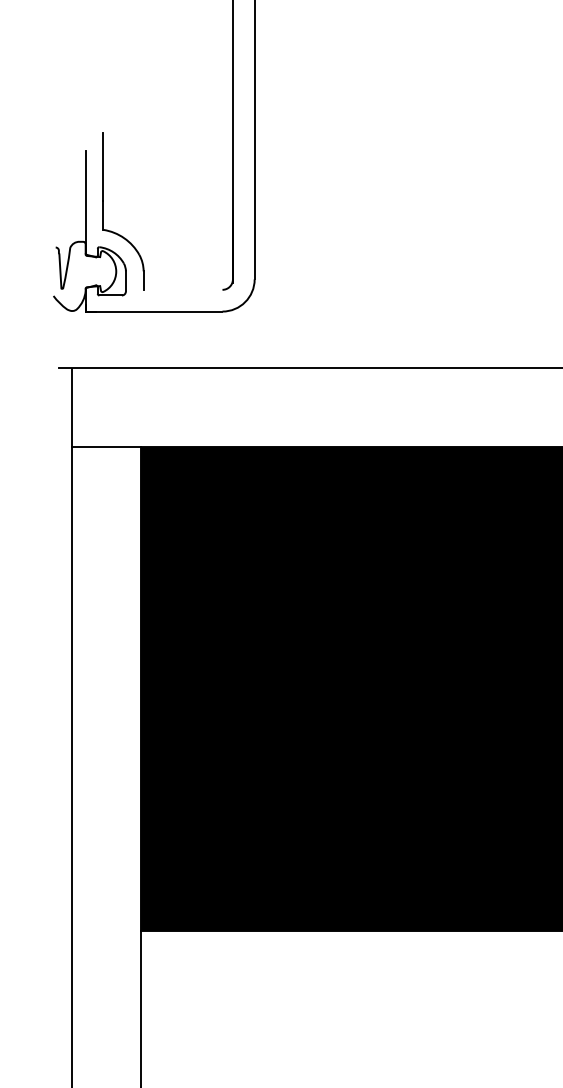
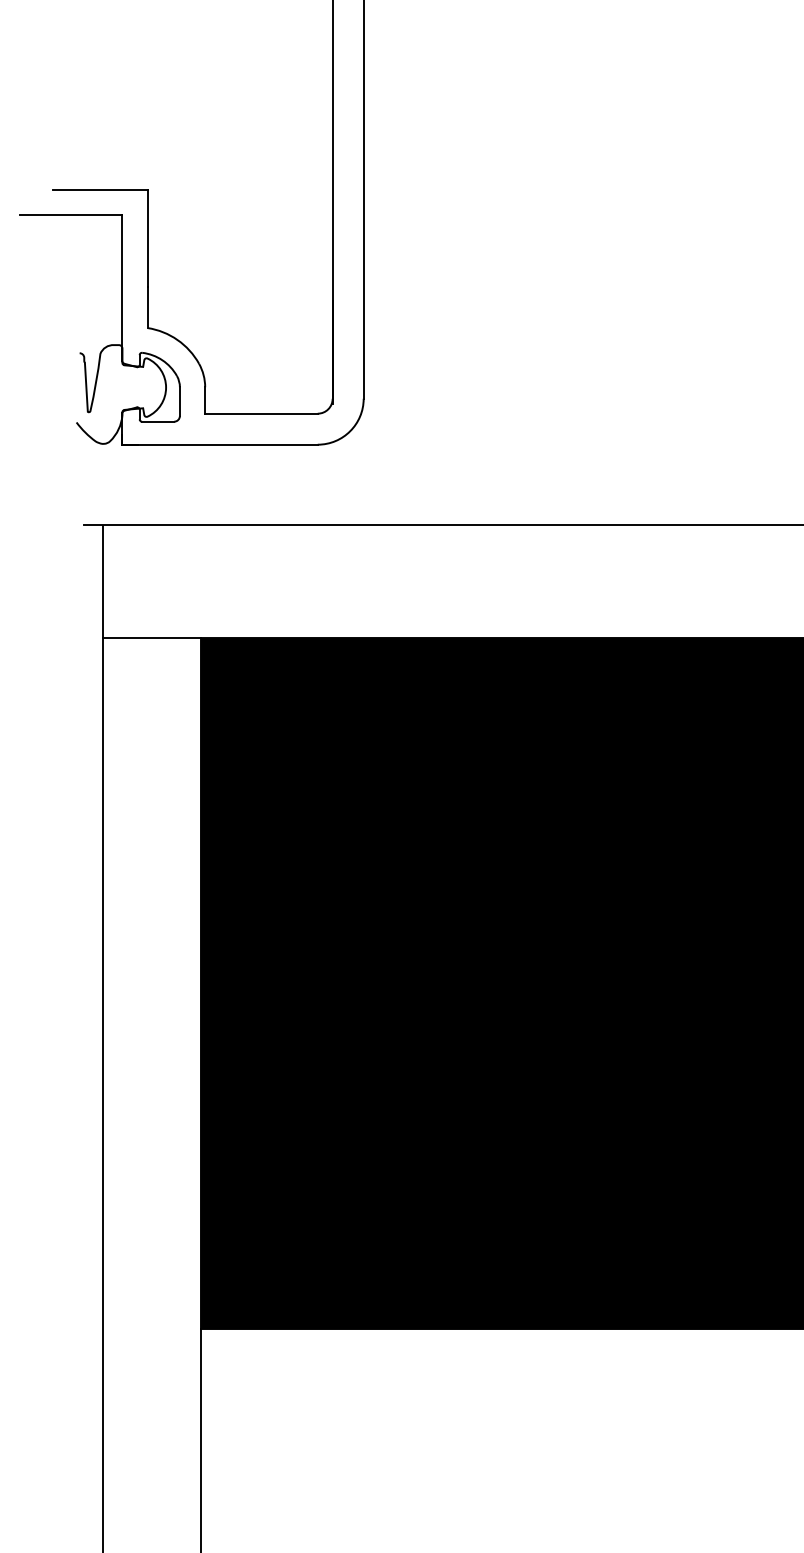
line: (70, 132) -> (100, 189), added
line: (49, 150) -> (70, 214), added
line: (182, 289) -> (260, 413), added

